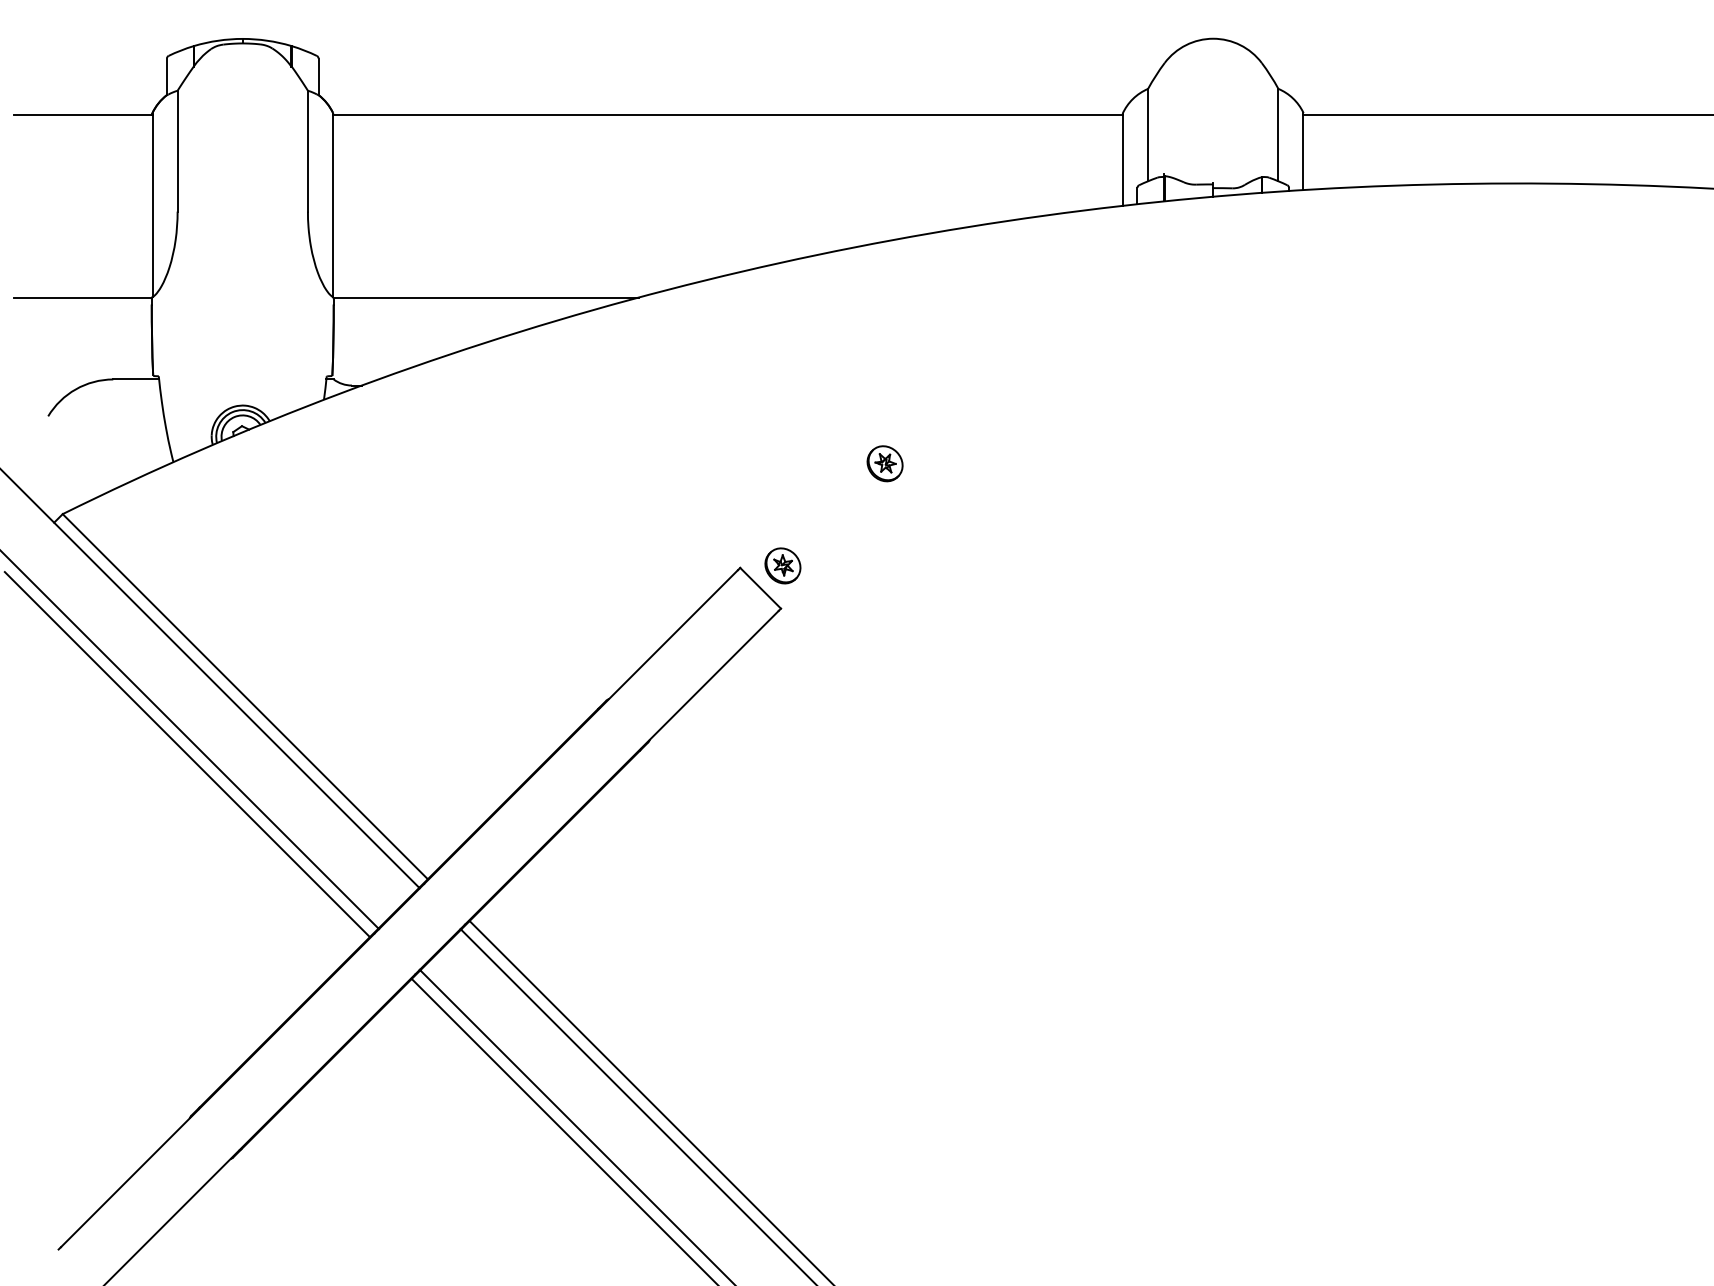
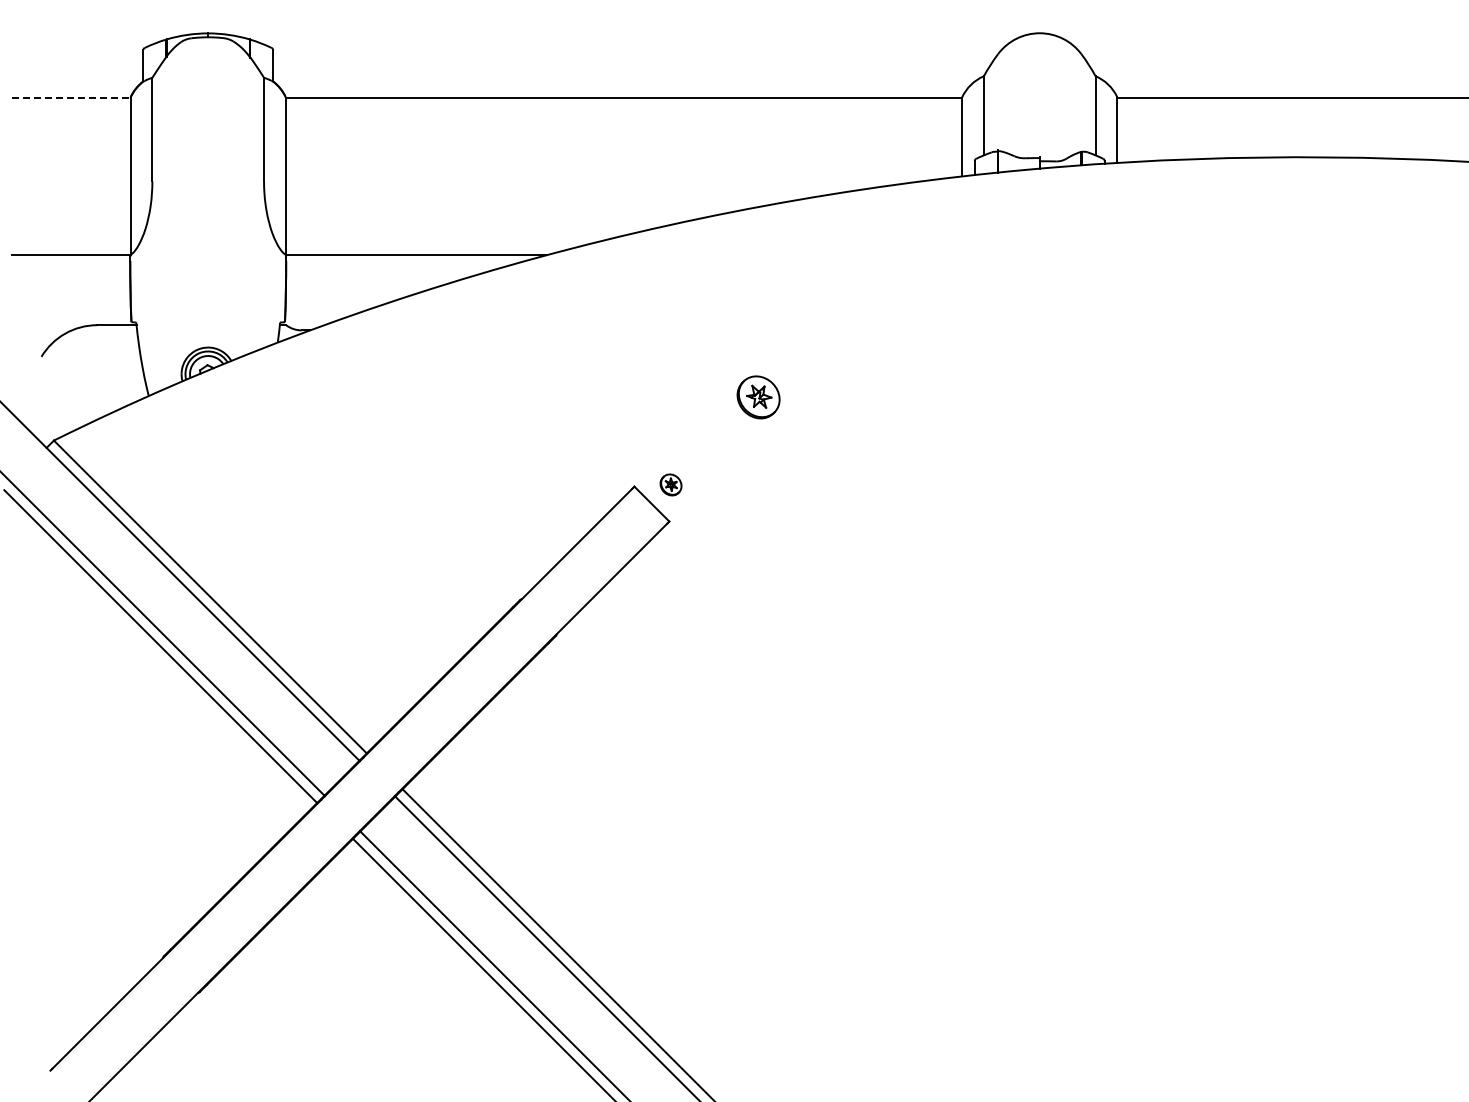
line: (84, 114) -> (72, 98), solid -> dashed
part: (885, 463) -> (758, 397), size x1.4
part: (782, 565) -> (670, 484), size x0.7

